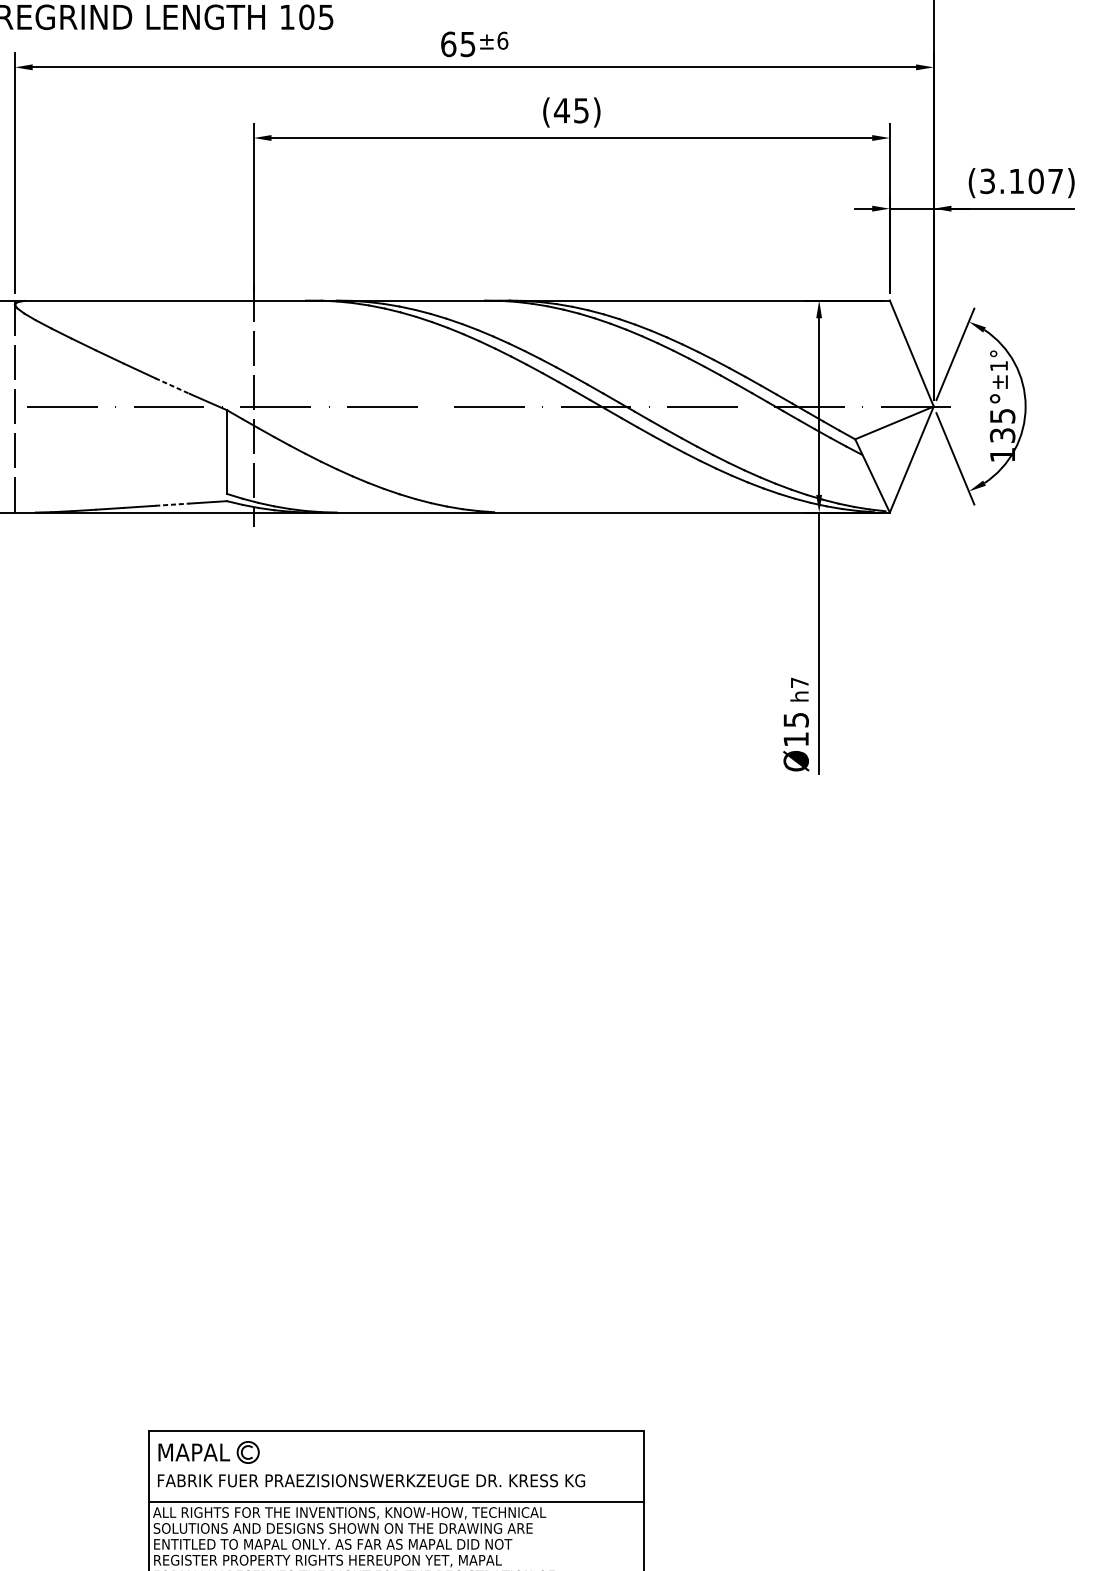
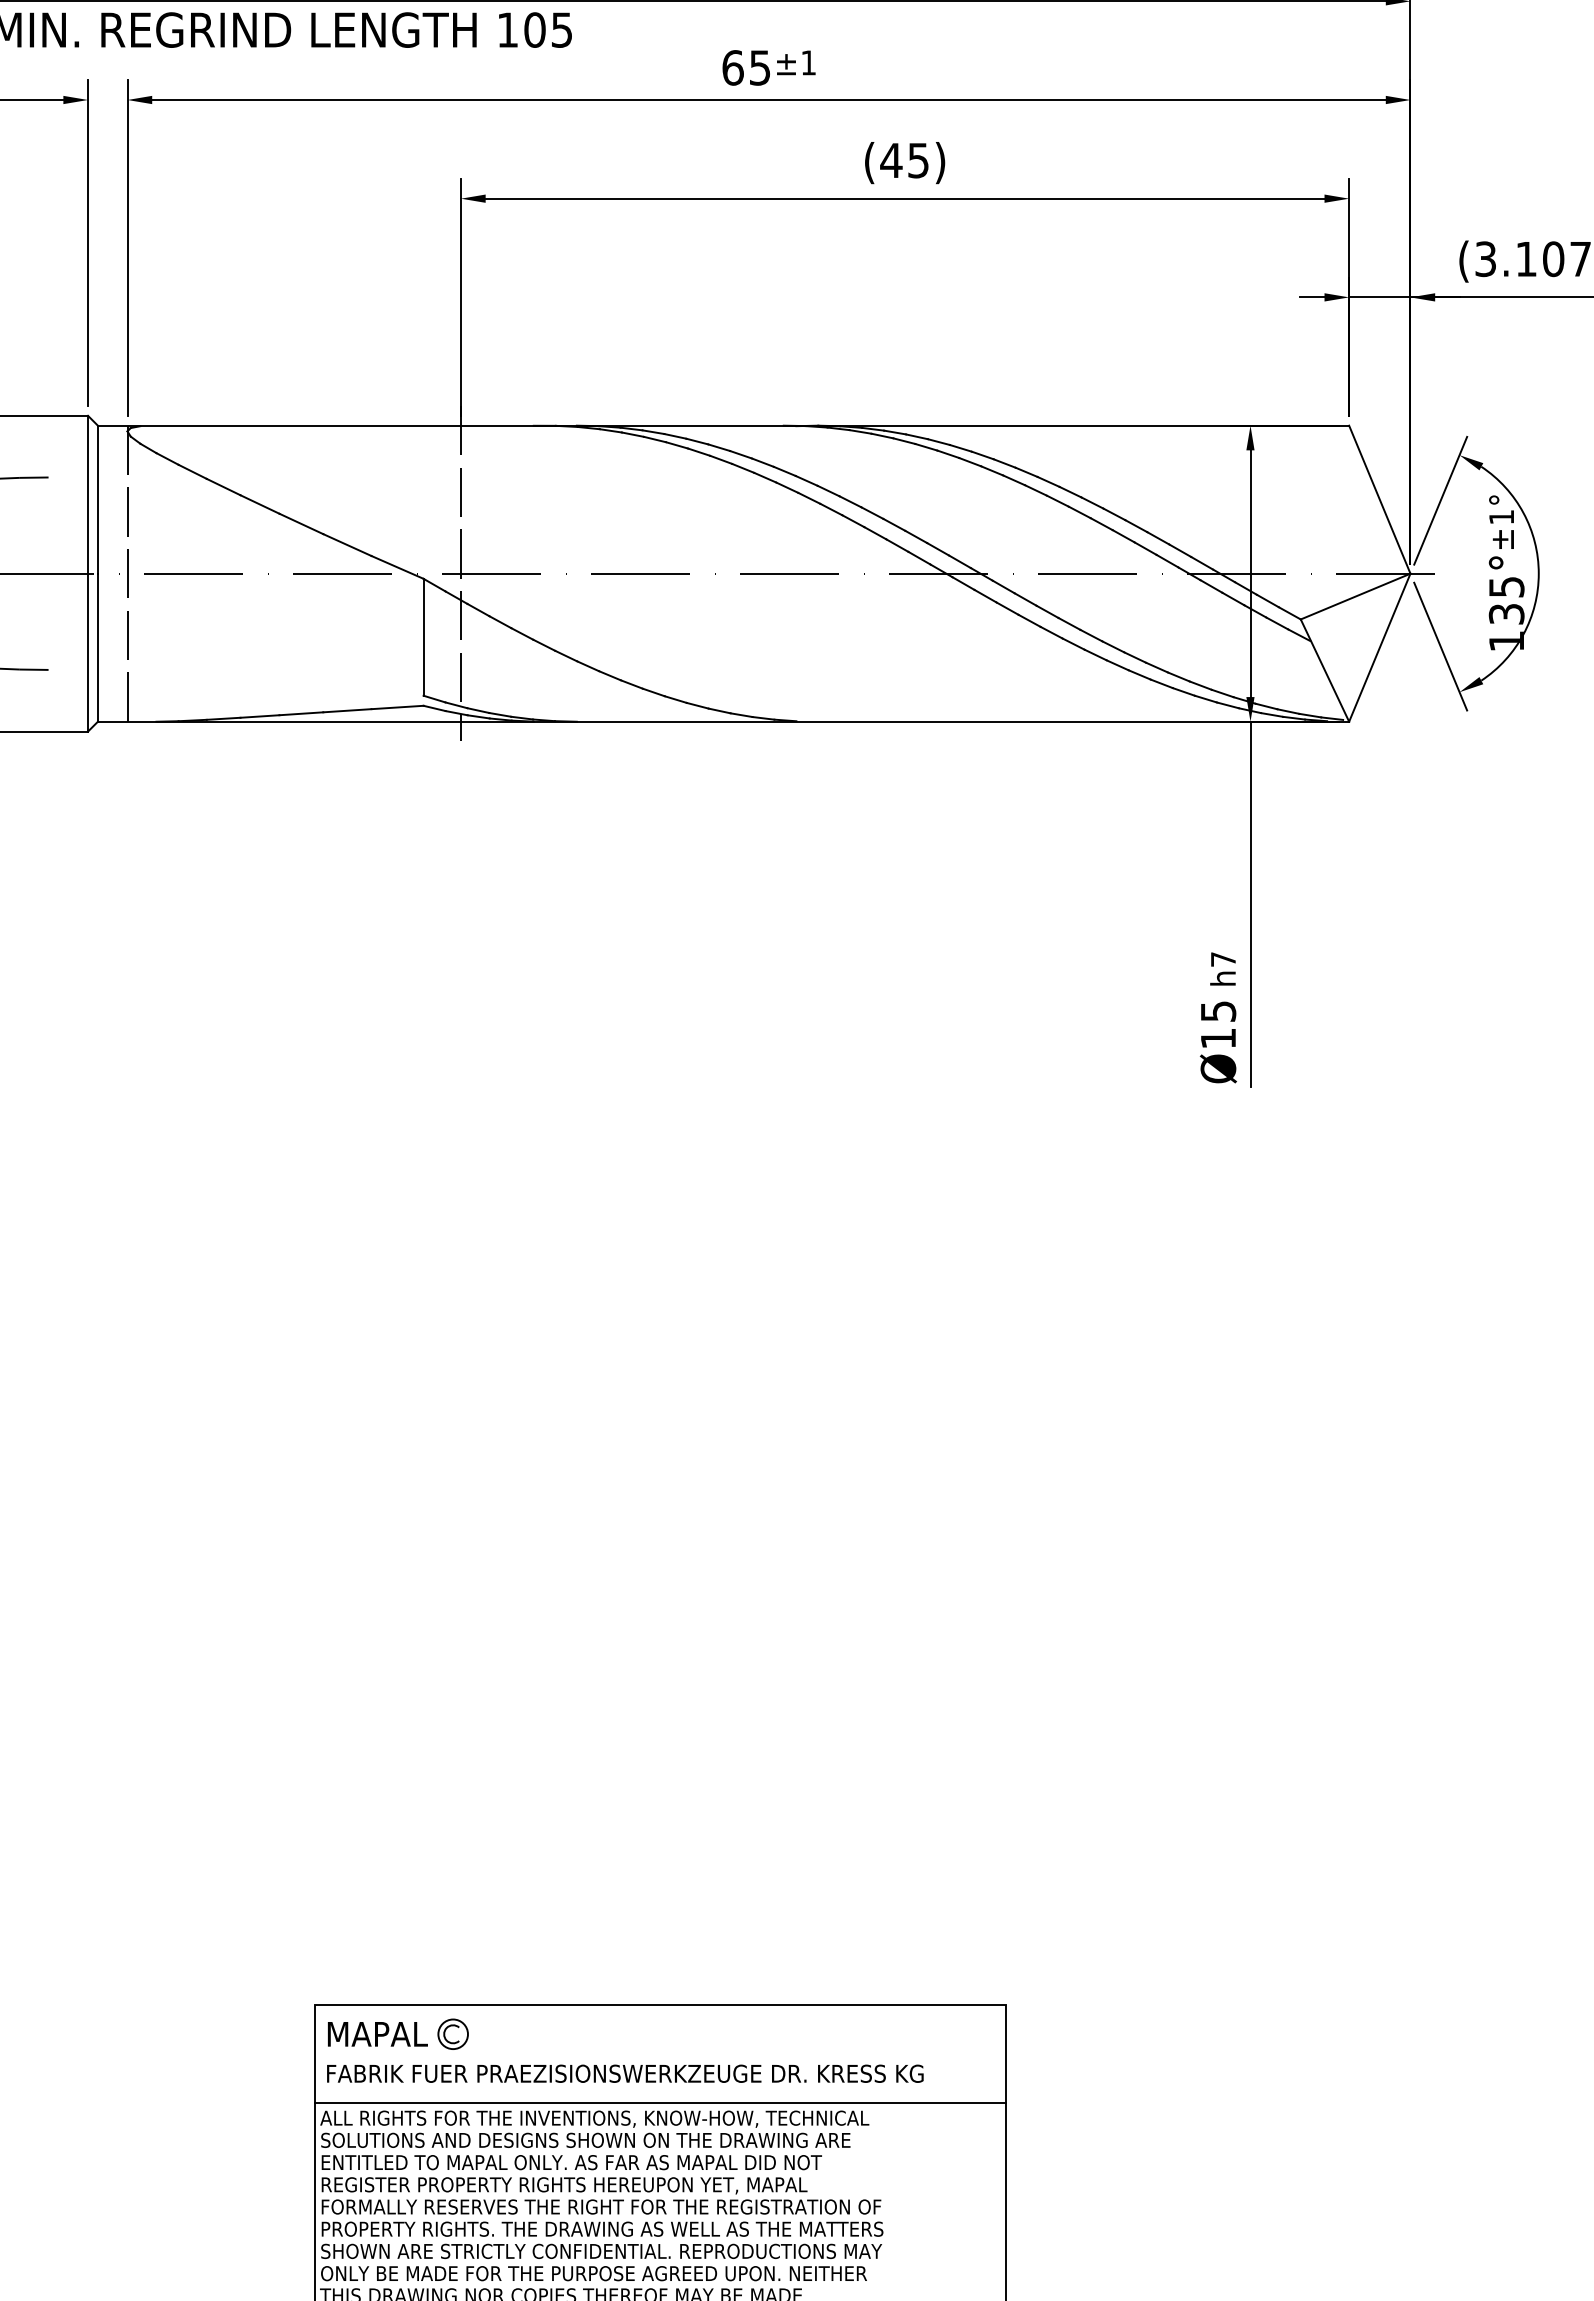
text: (502, 40) -> (808, 62), ±6 -> ±1
line: (172, 386) -> (347, 545), dashed -> solid
line: (172, 504) -> (347, 710), dashed -> solid

